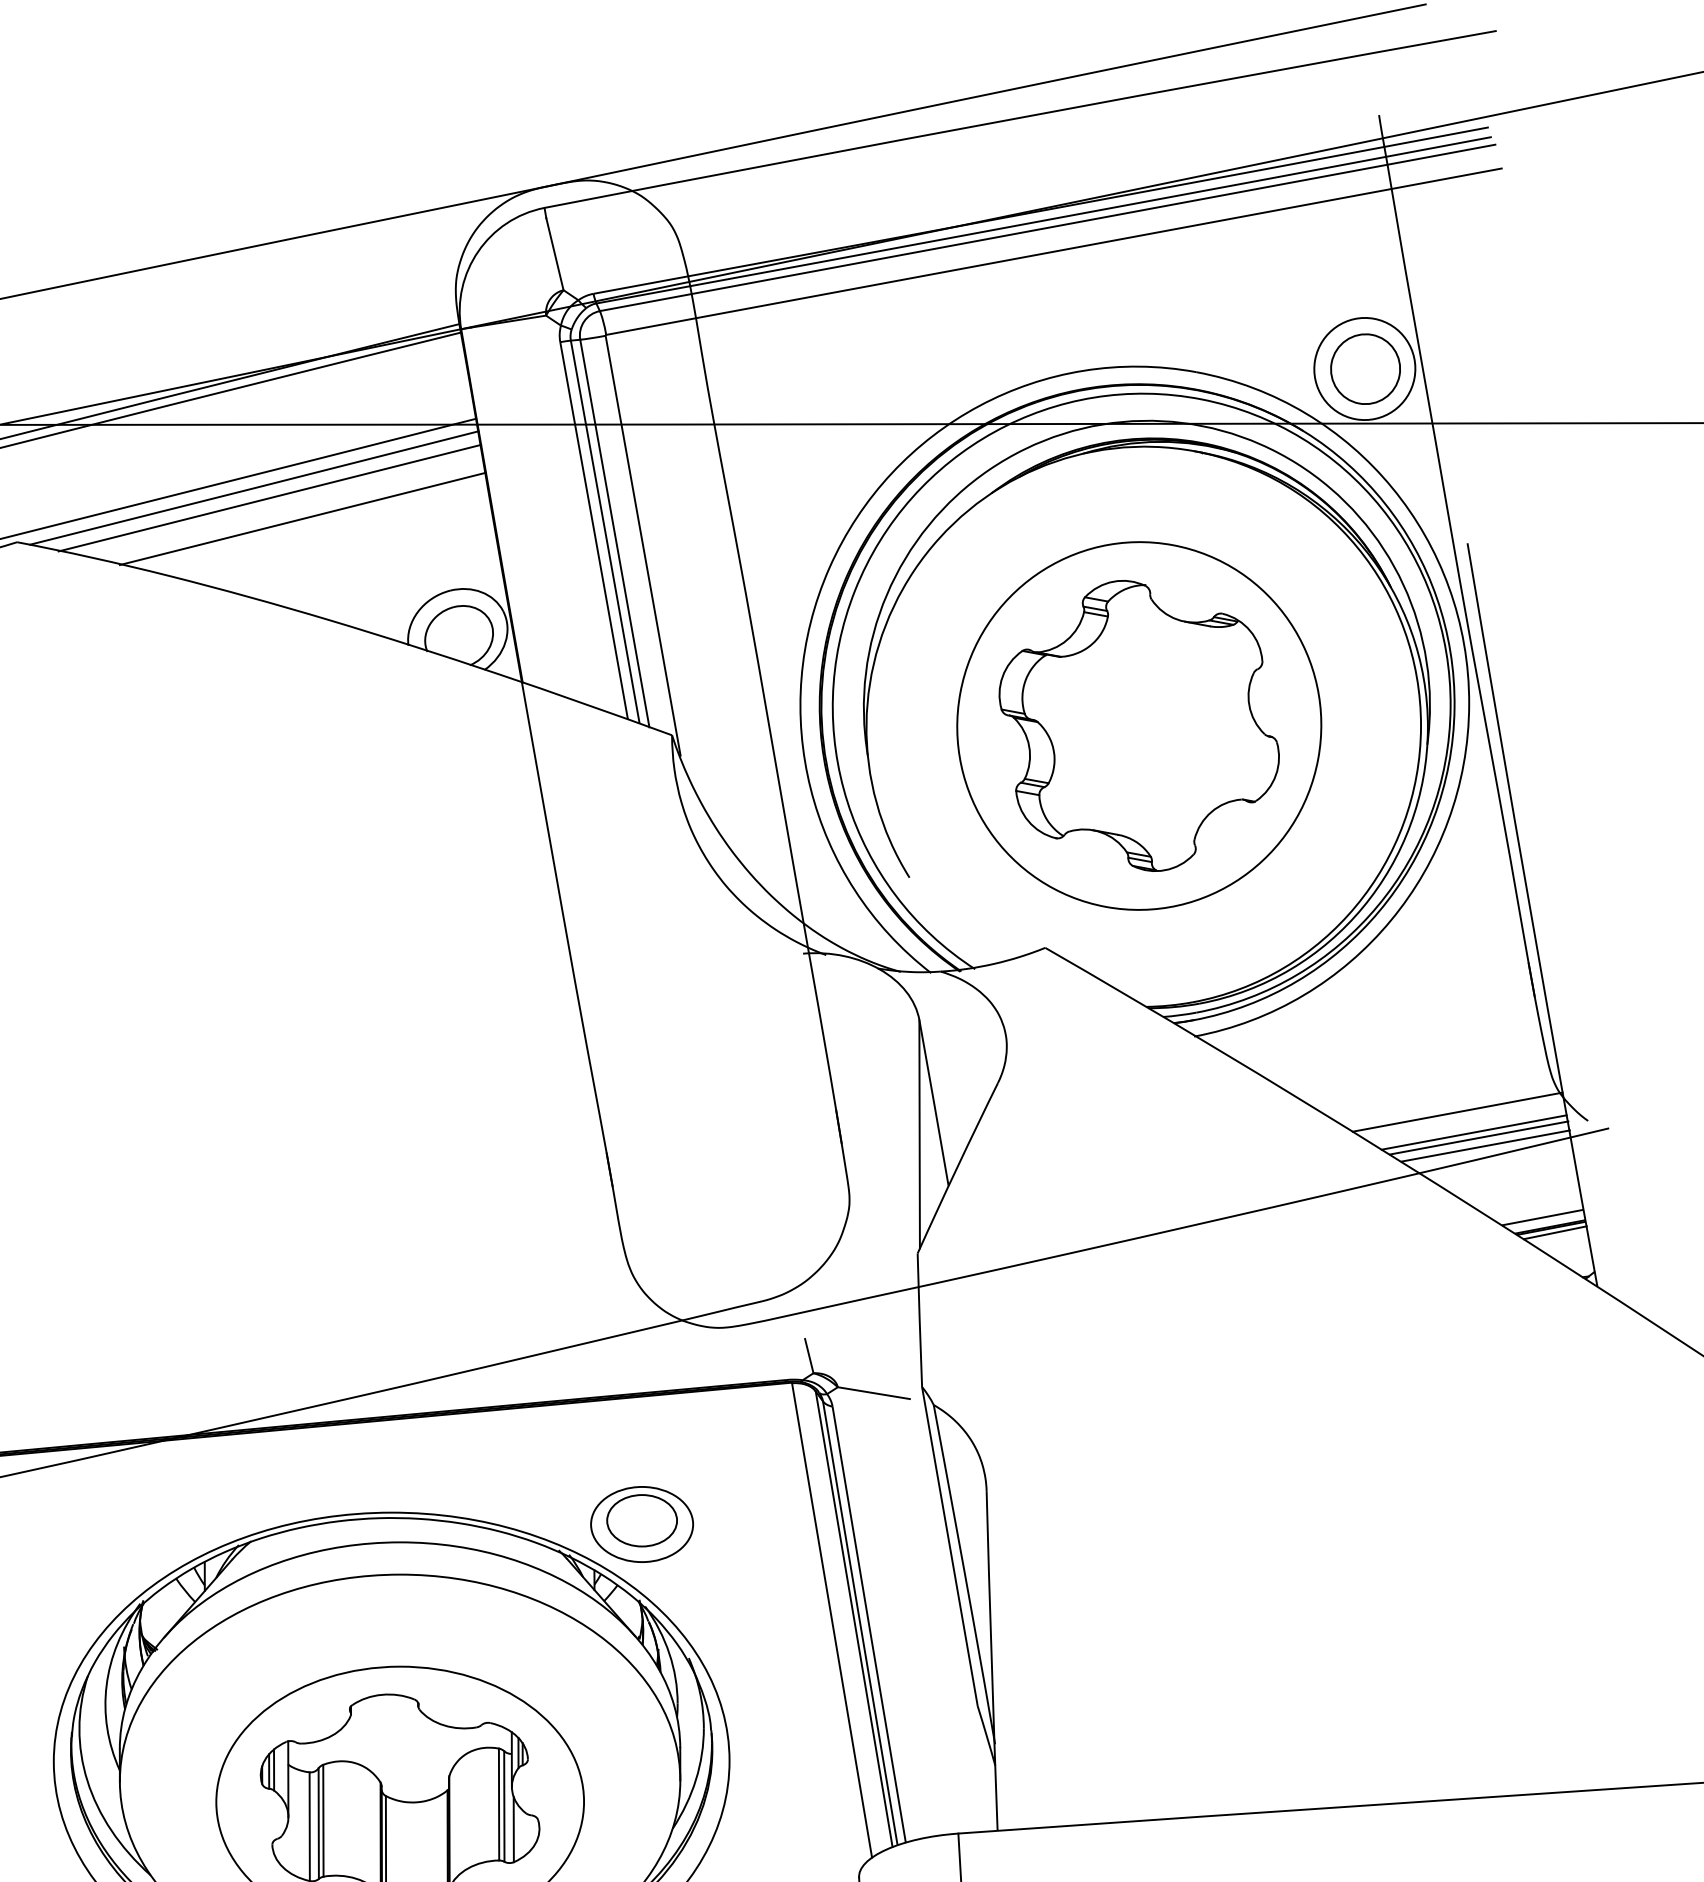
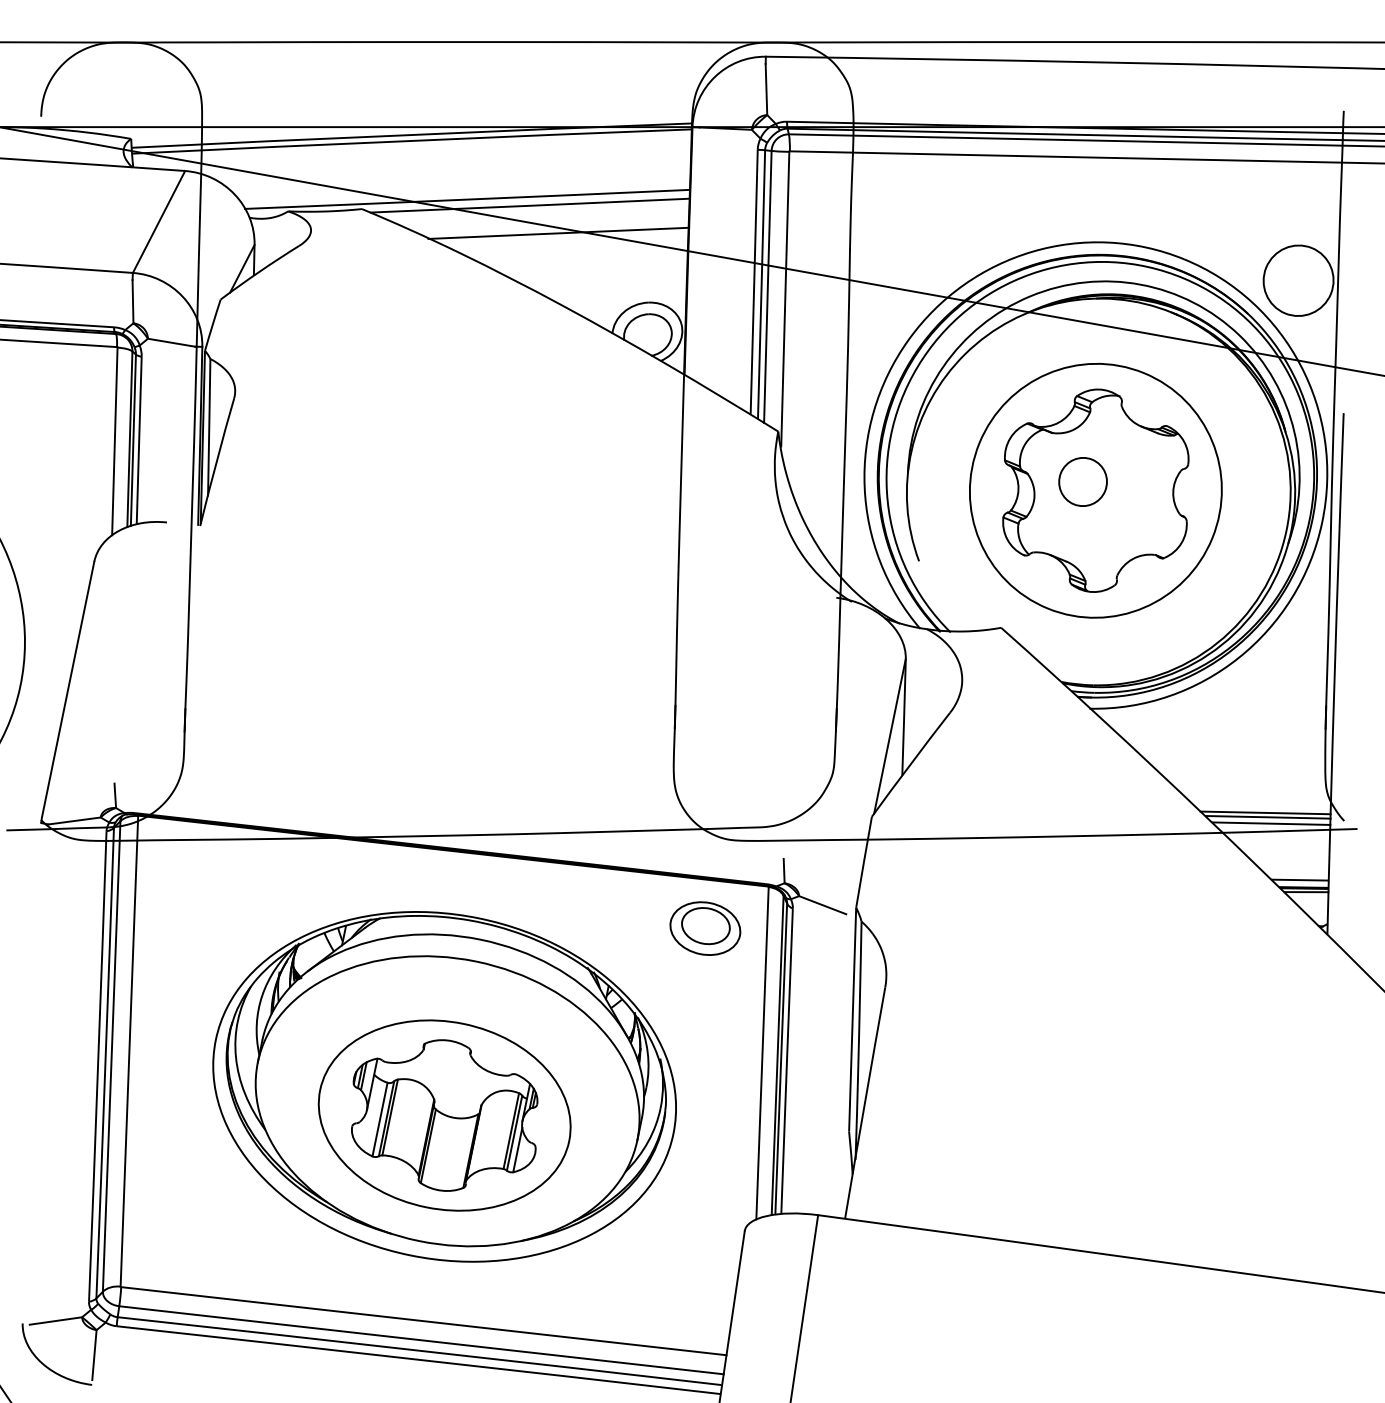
part: (1364, 368) -> (1082, 481), moved
line: (268, 498) -> (538, 214), removed
line: (1456, 1111) -> (1256, 796), removed
part: (642, 1524) -> (705, 928), moved

